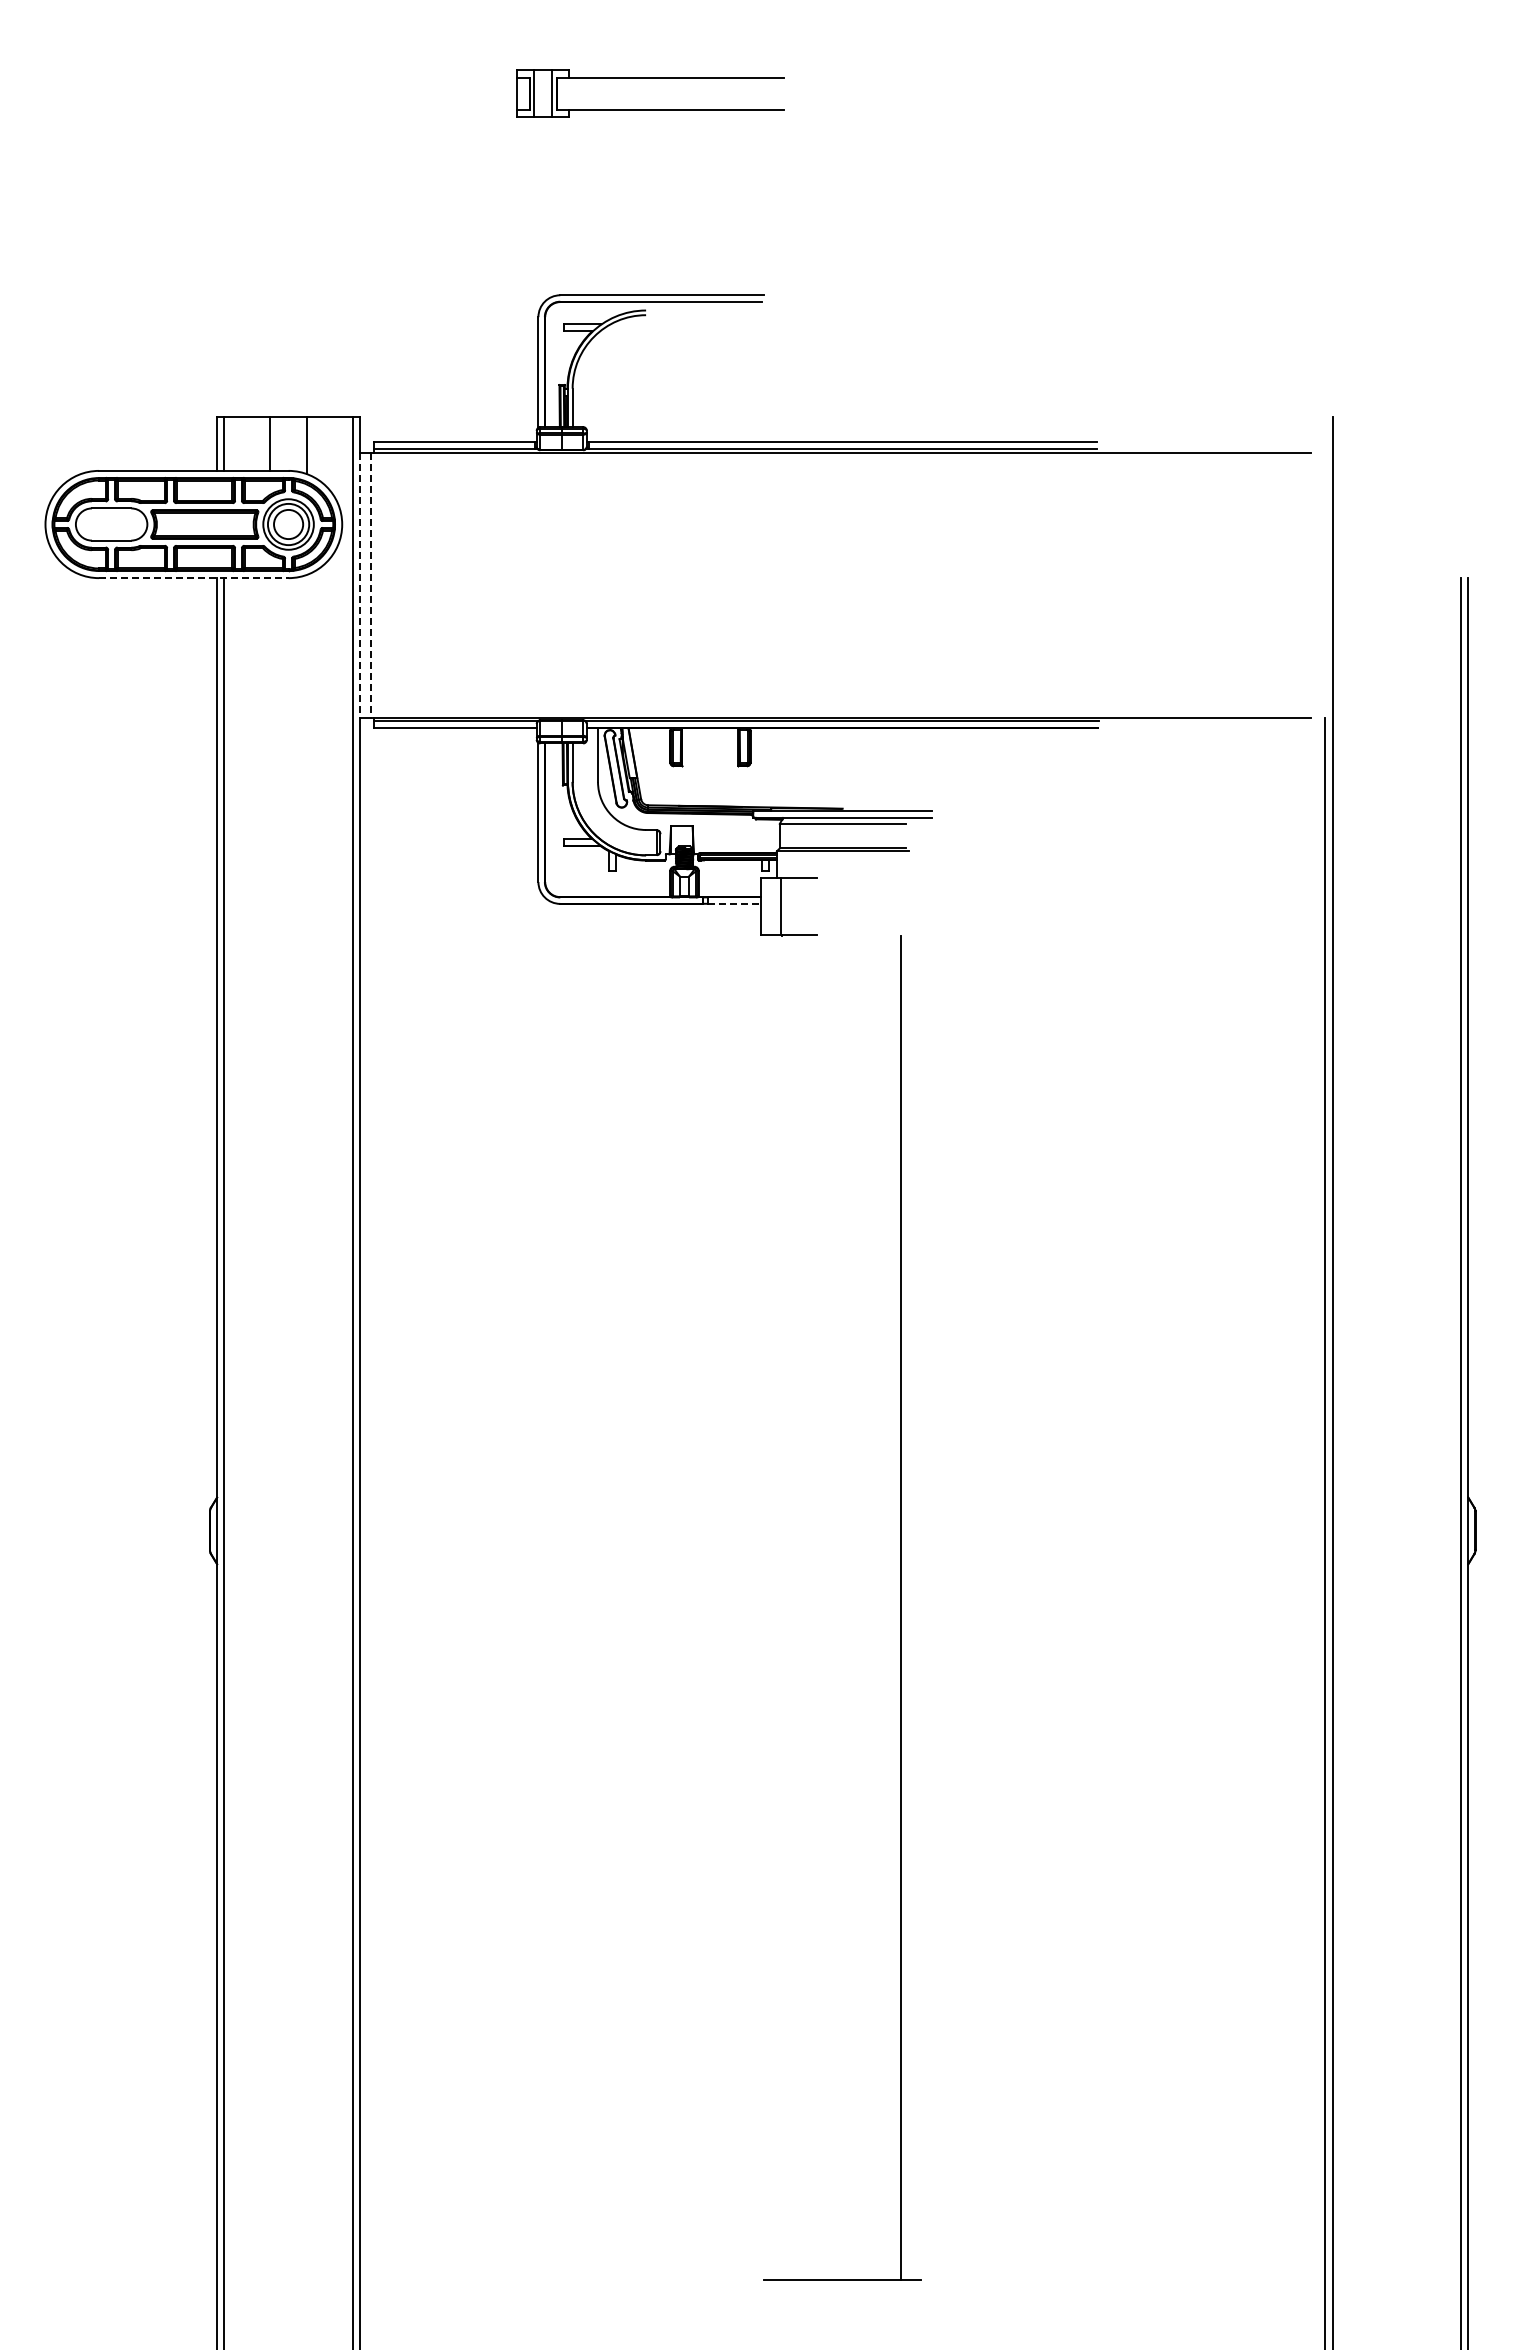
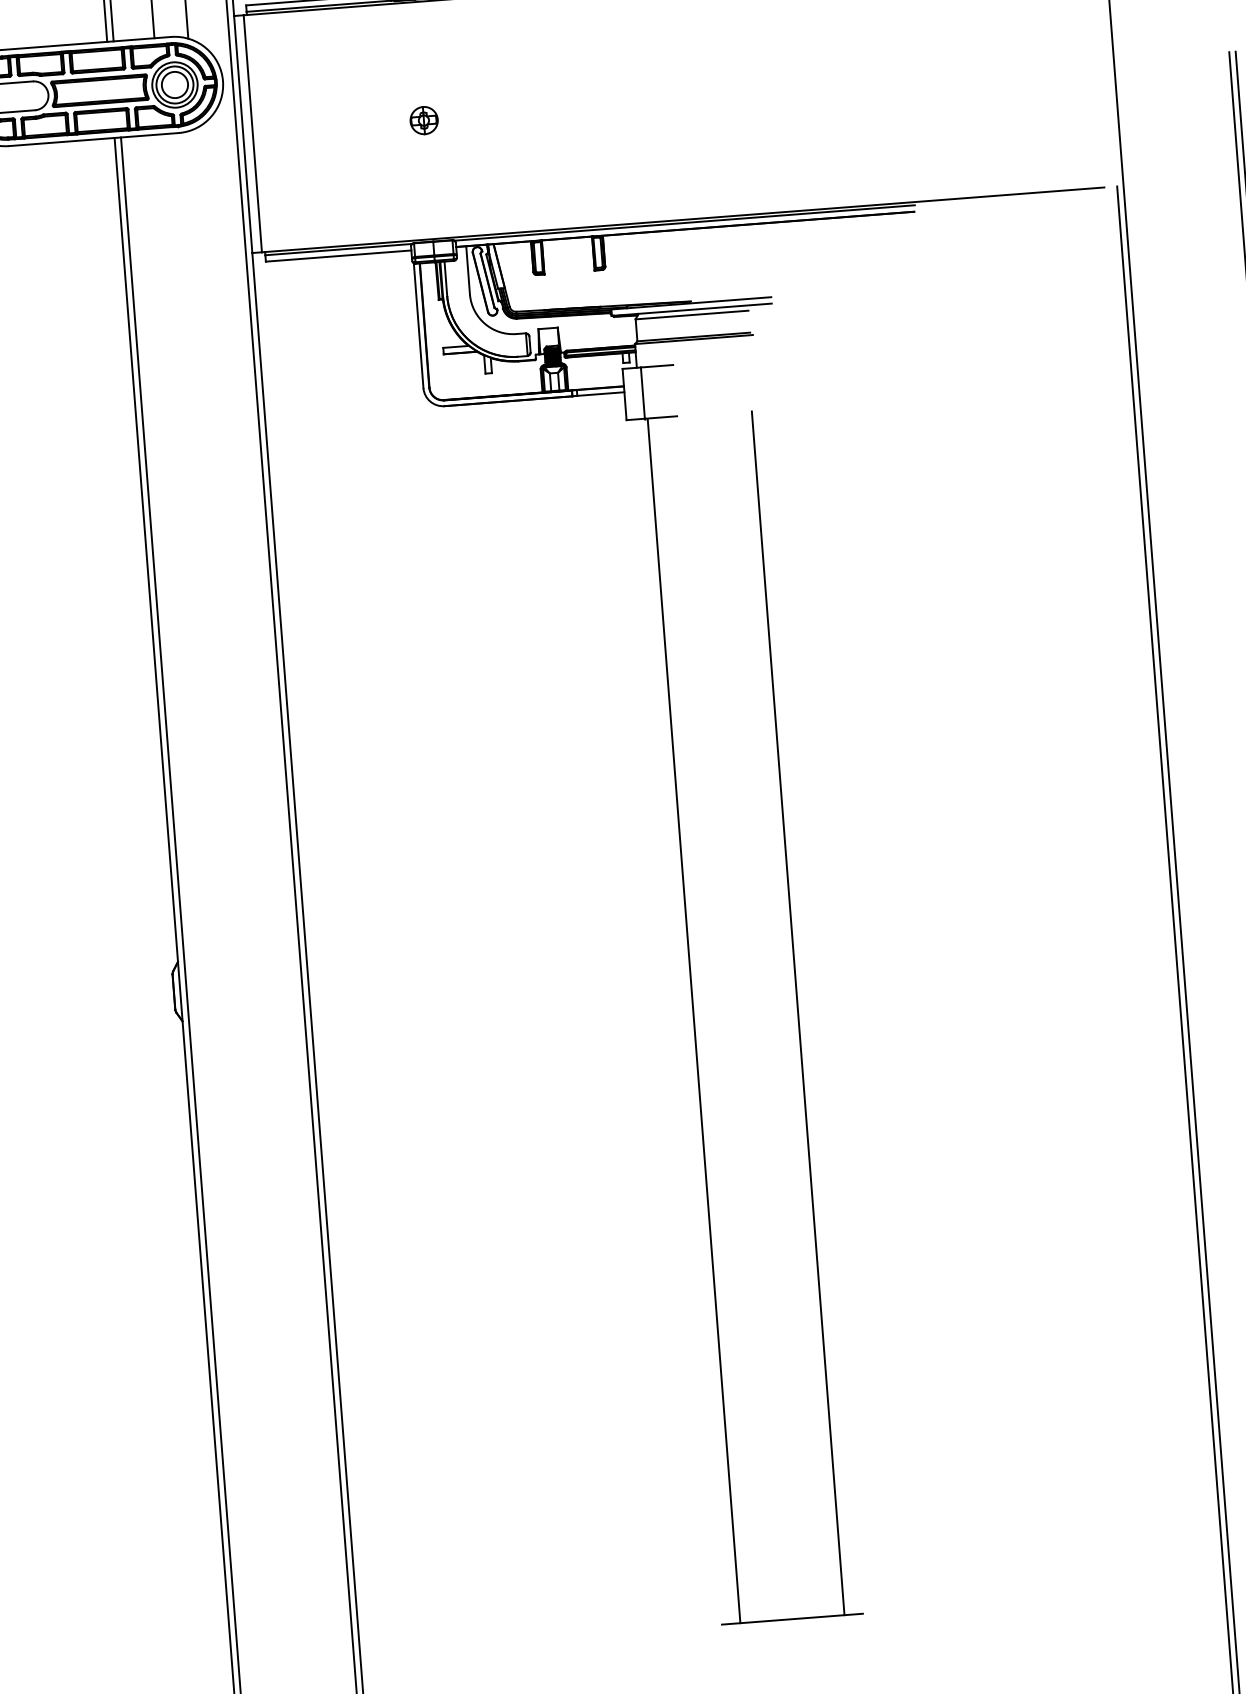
line: (193, 578) -> (93, 139), dashed -> solid
line: (360, 585) -> (243, 134), dashed -> solid
line: (370, 585) -> (252, 133), dashed -> solid
part: (562, 585) -> (424, 120), added
line: (735, 903) -> (601, 393), dashed -> solid
line: (784, 1607) -> (693, 1021), added

